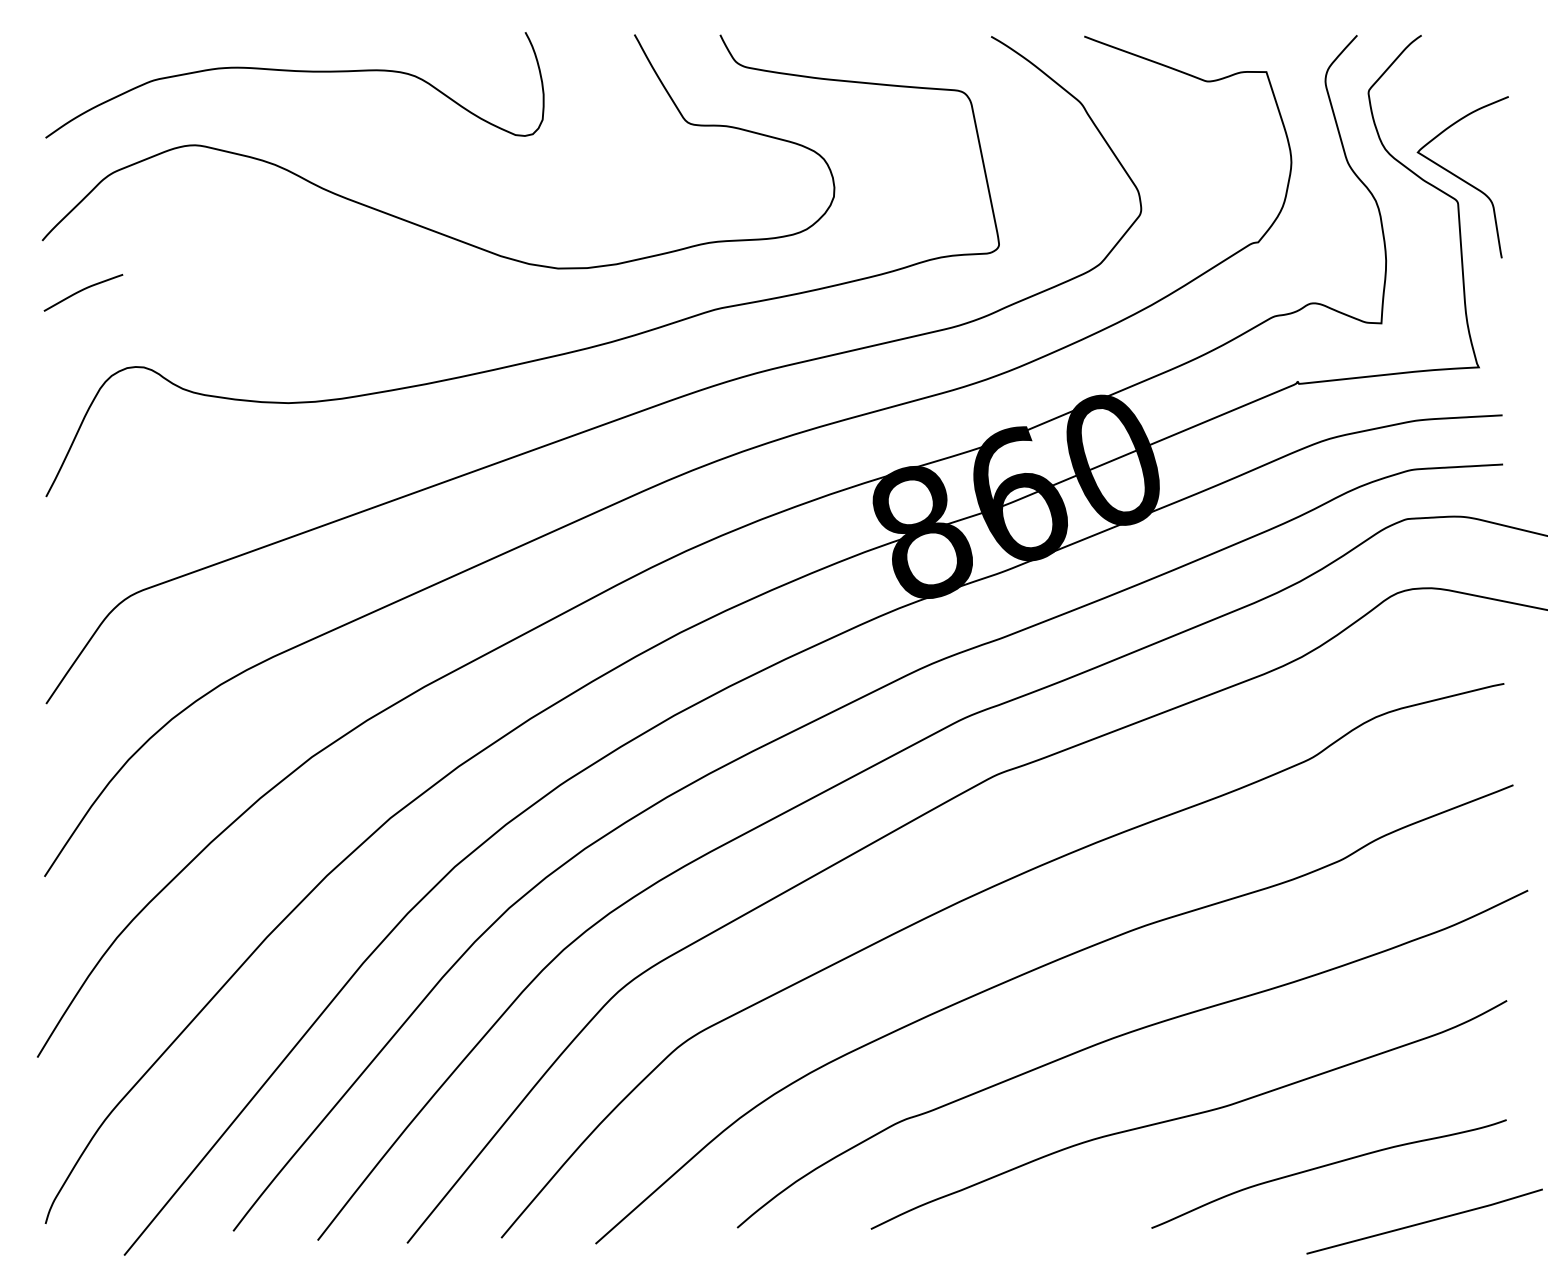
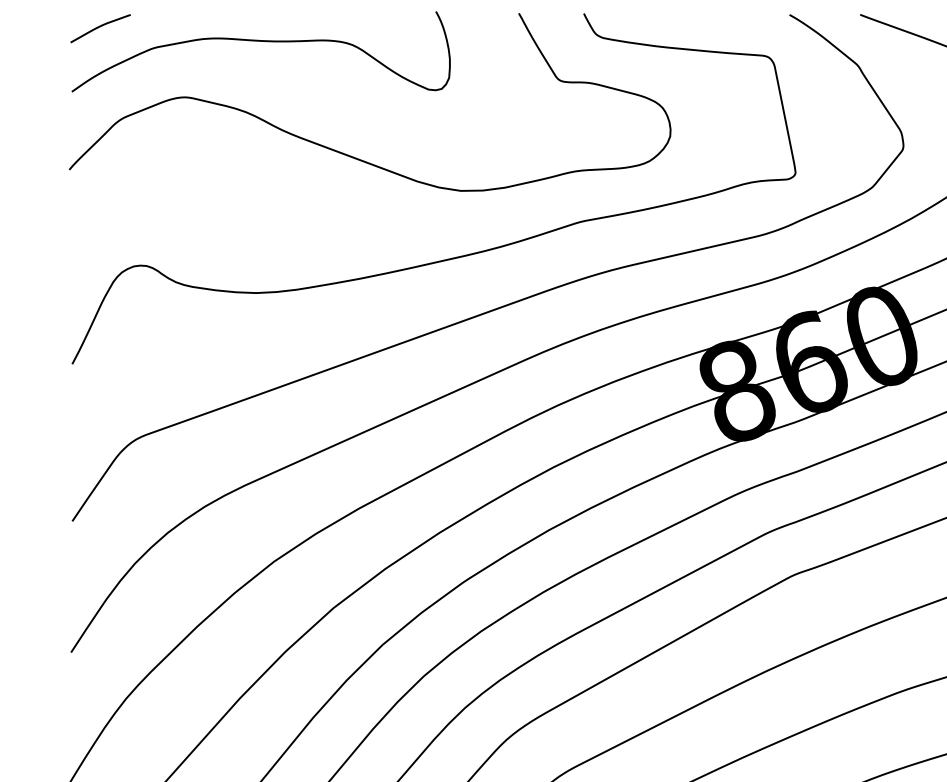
curve: (83, 290) -> (100, 26), moved

